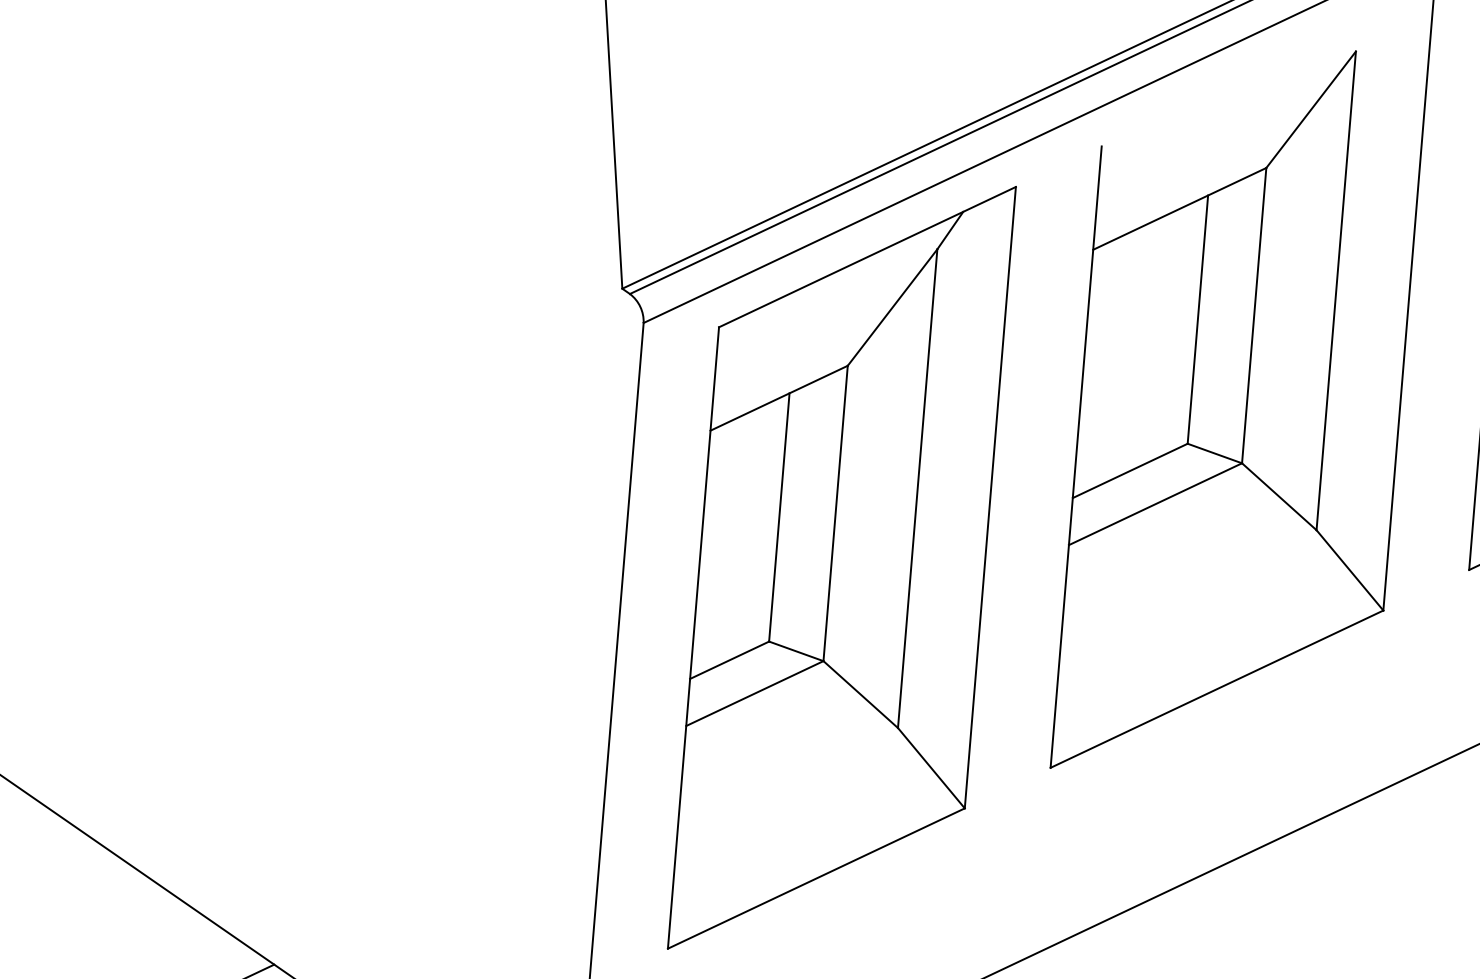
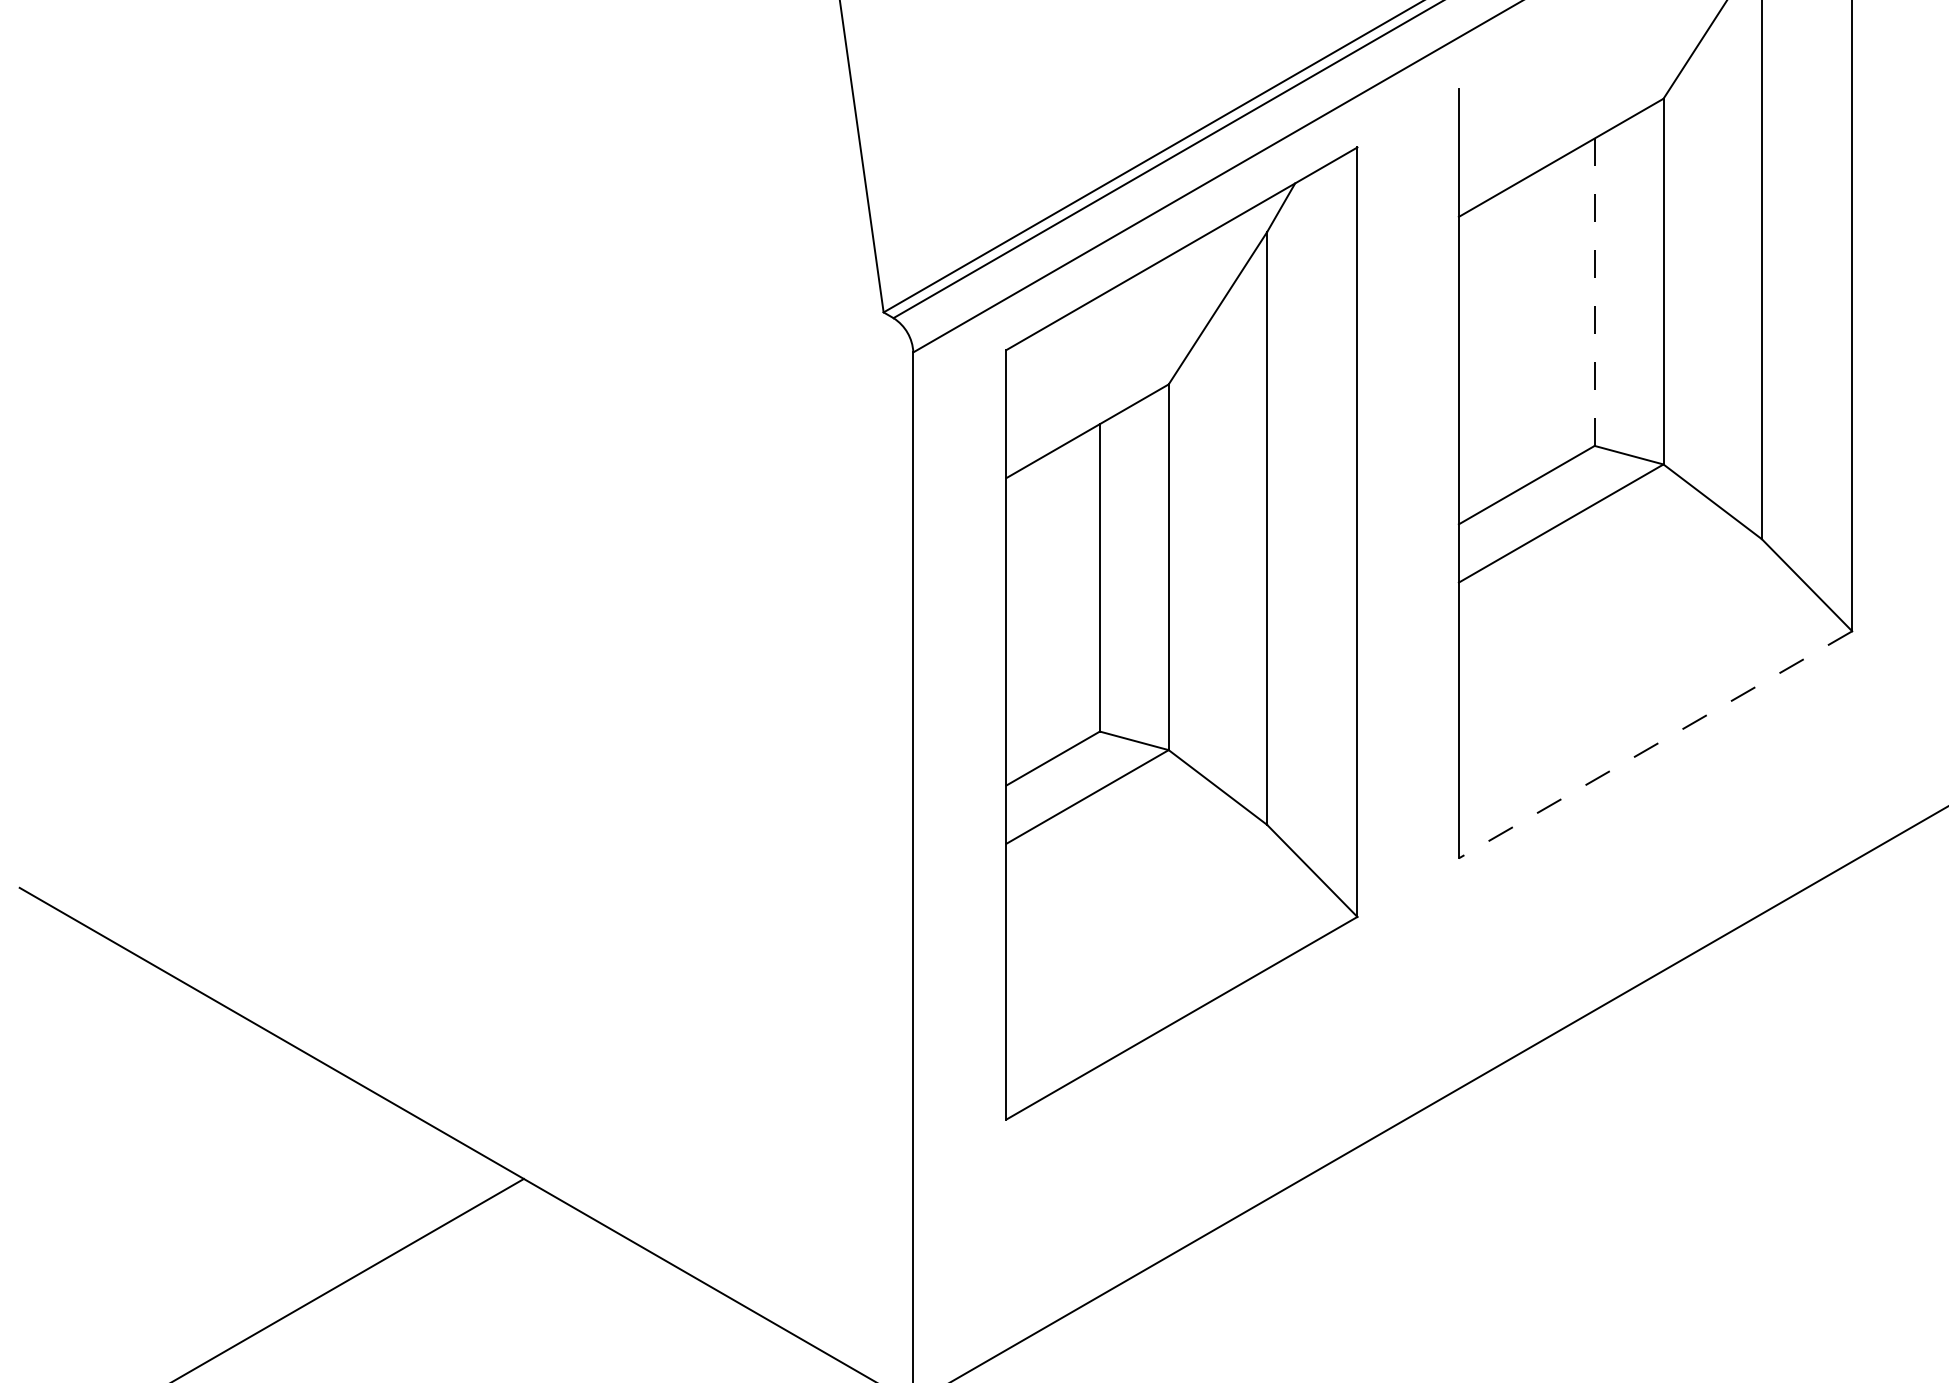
line: (1197, 319) -> (1594, 292), solid -> dashed
line: (1216, 689) -> (1655, 745), solid -> dashed

